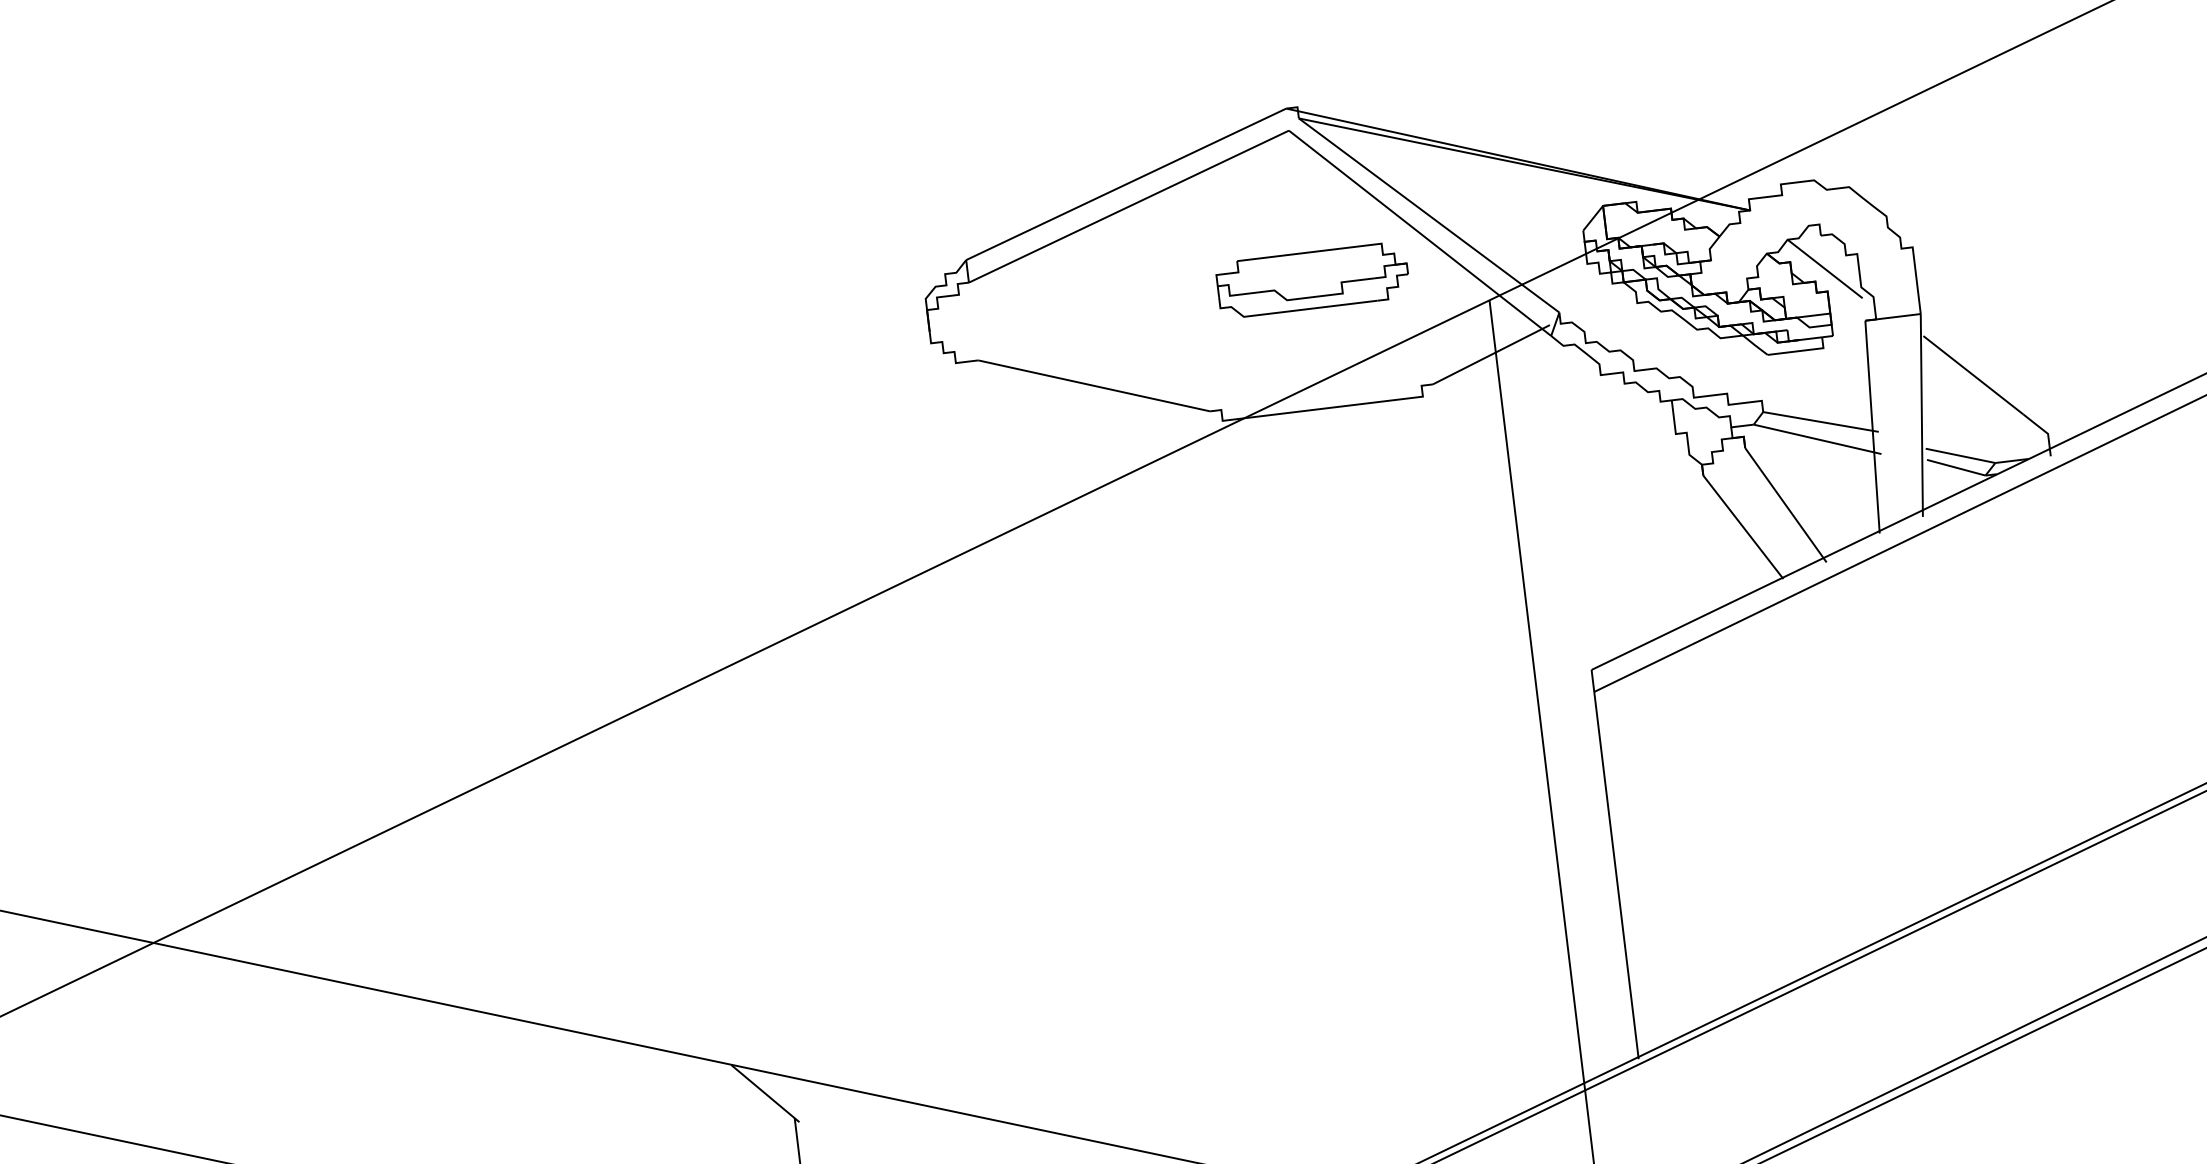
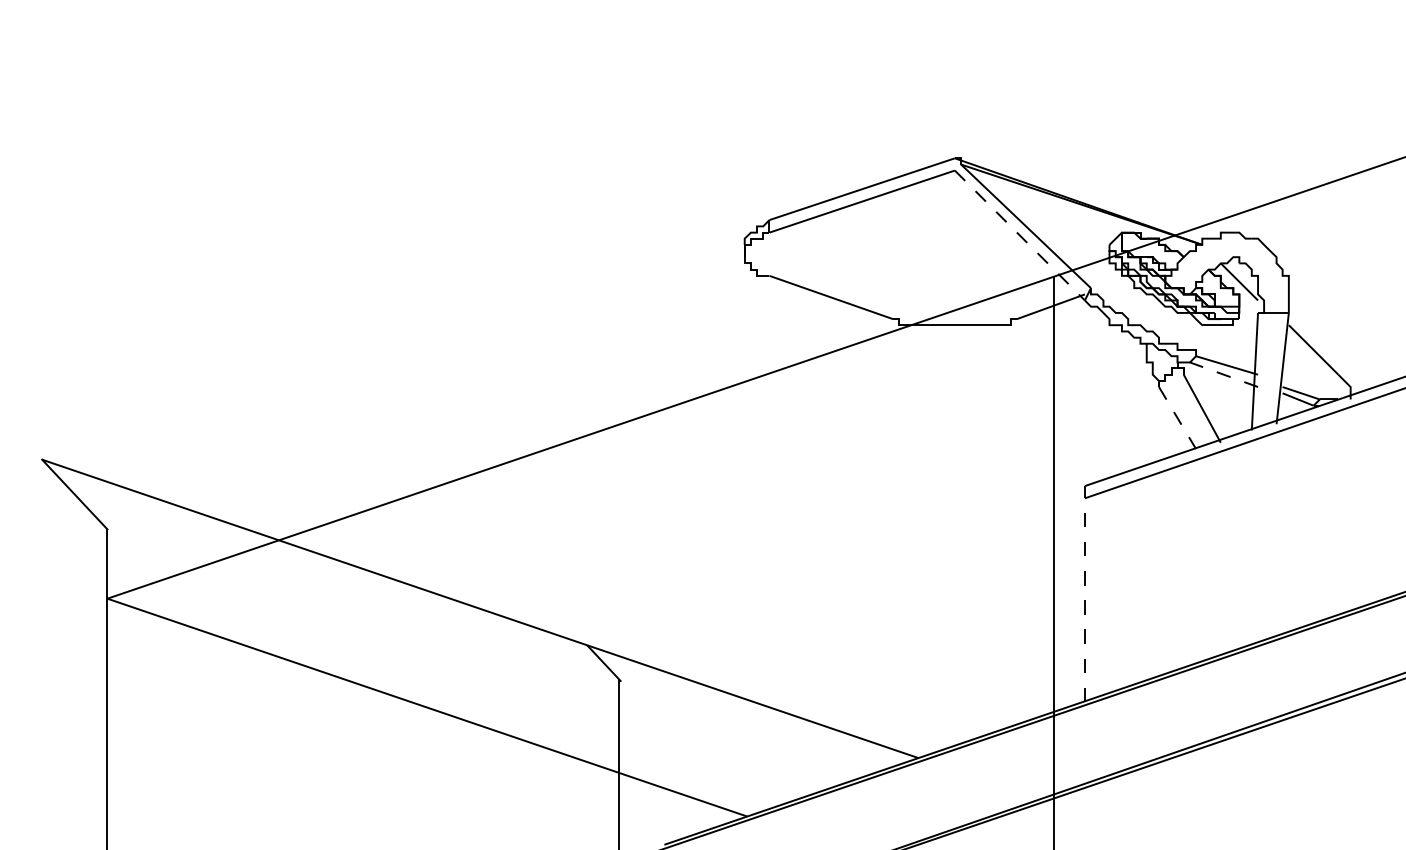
line: (1419, 233) -> (1019, 235), solid -> dashed
part: (1311, 281) -> (957, 254), removed
line: (1816, 439) -> (1223, 374), solid -> dashed
line: (1743, 528) -> (1177, 418), solid -> dashed
line: (1615, 874) -> (1084, 599), solid -> dashed

